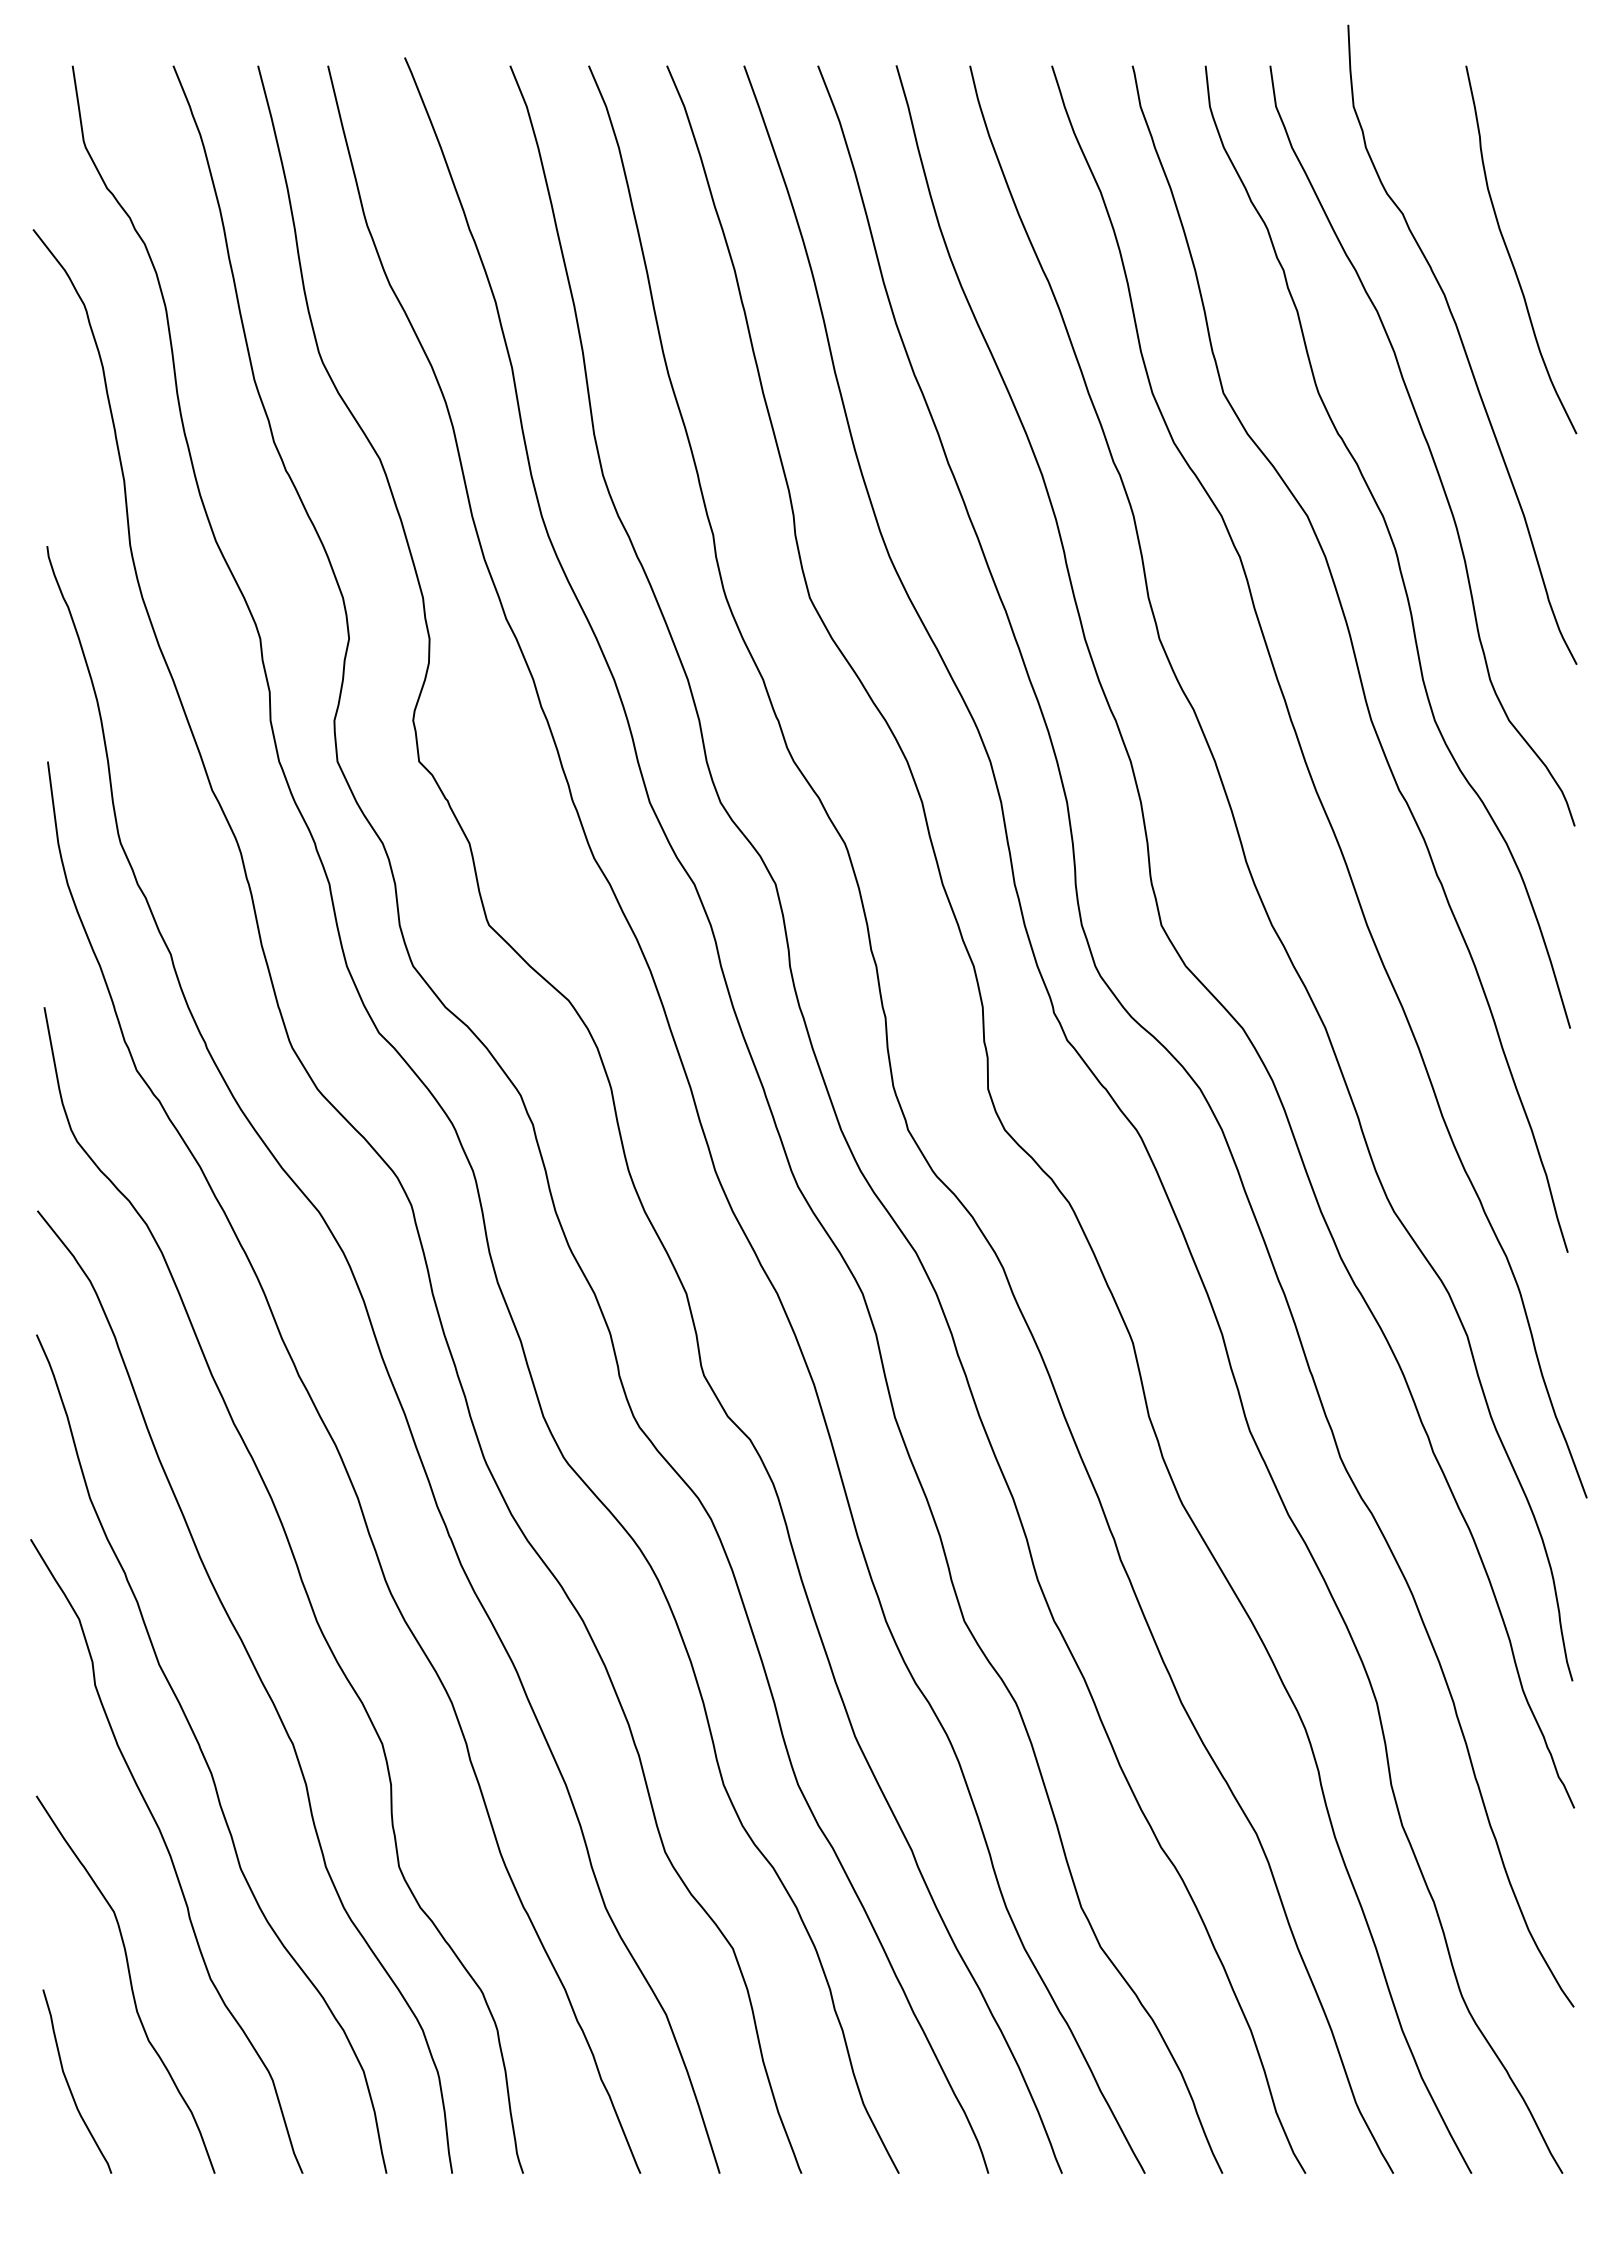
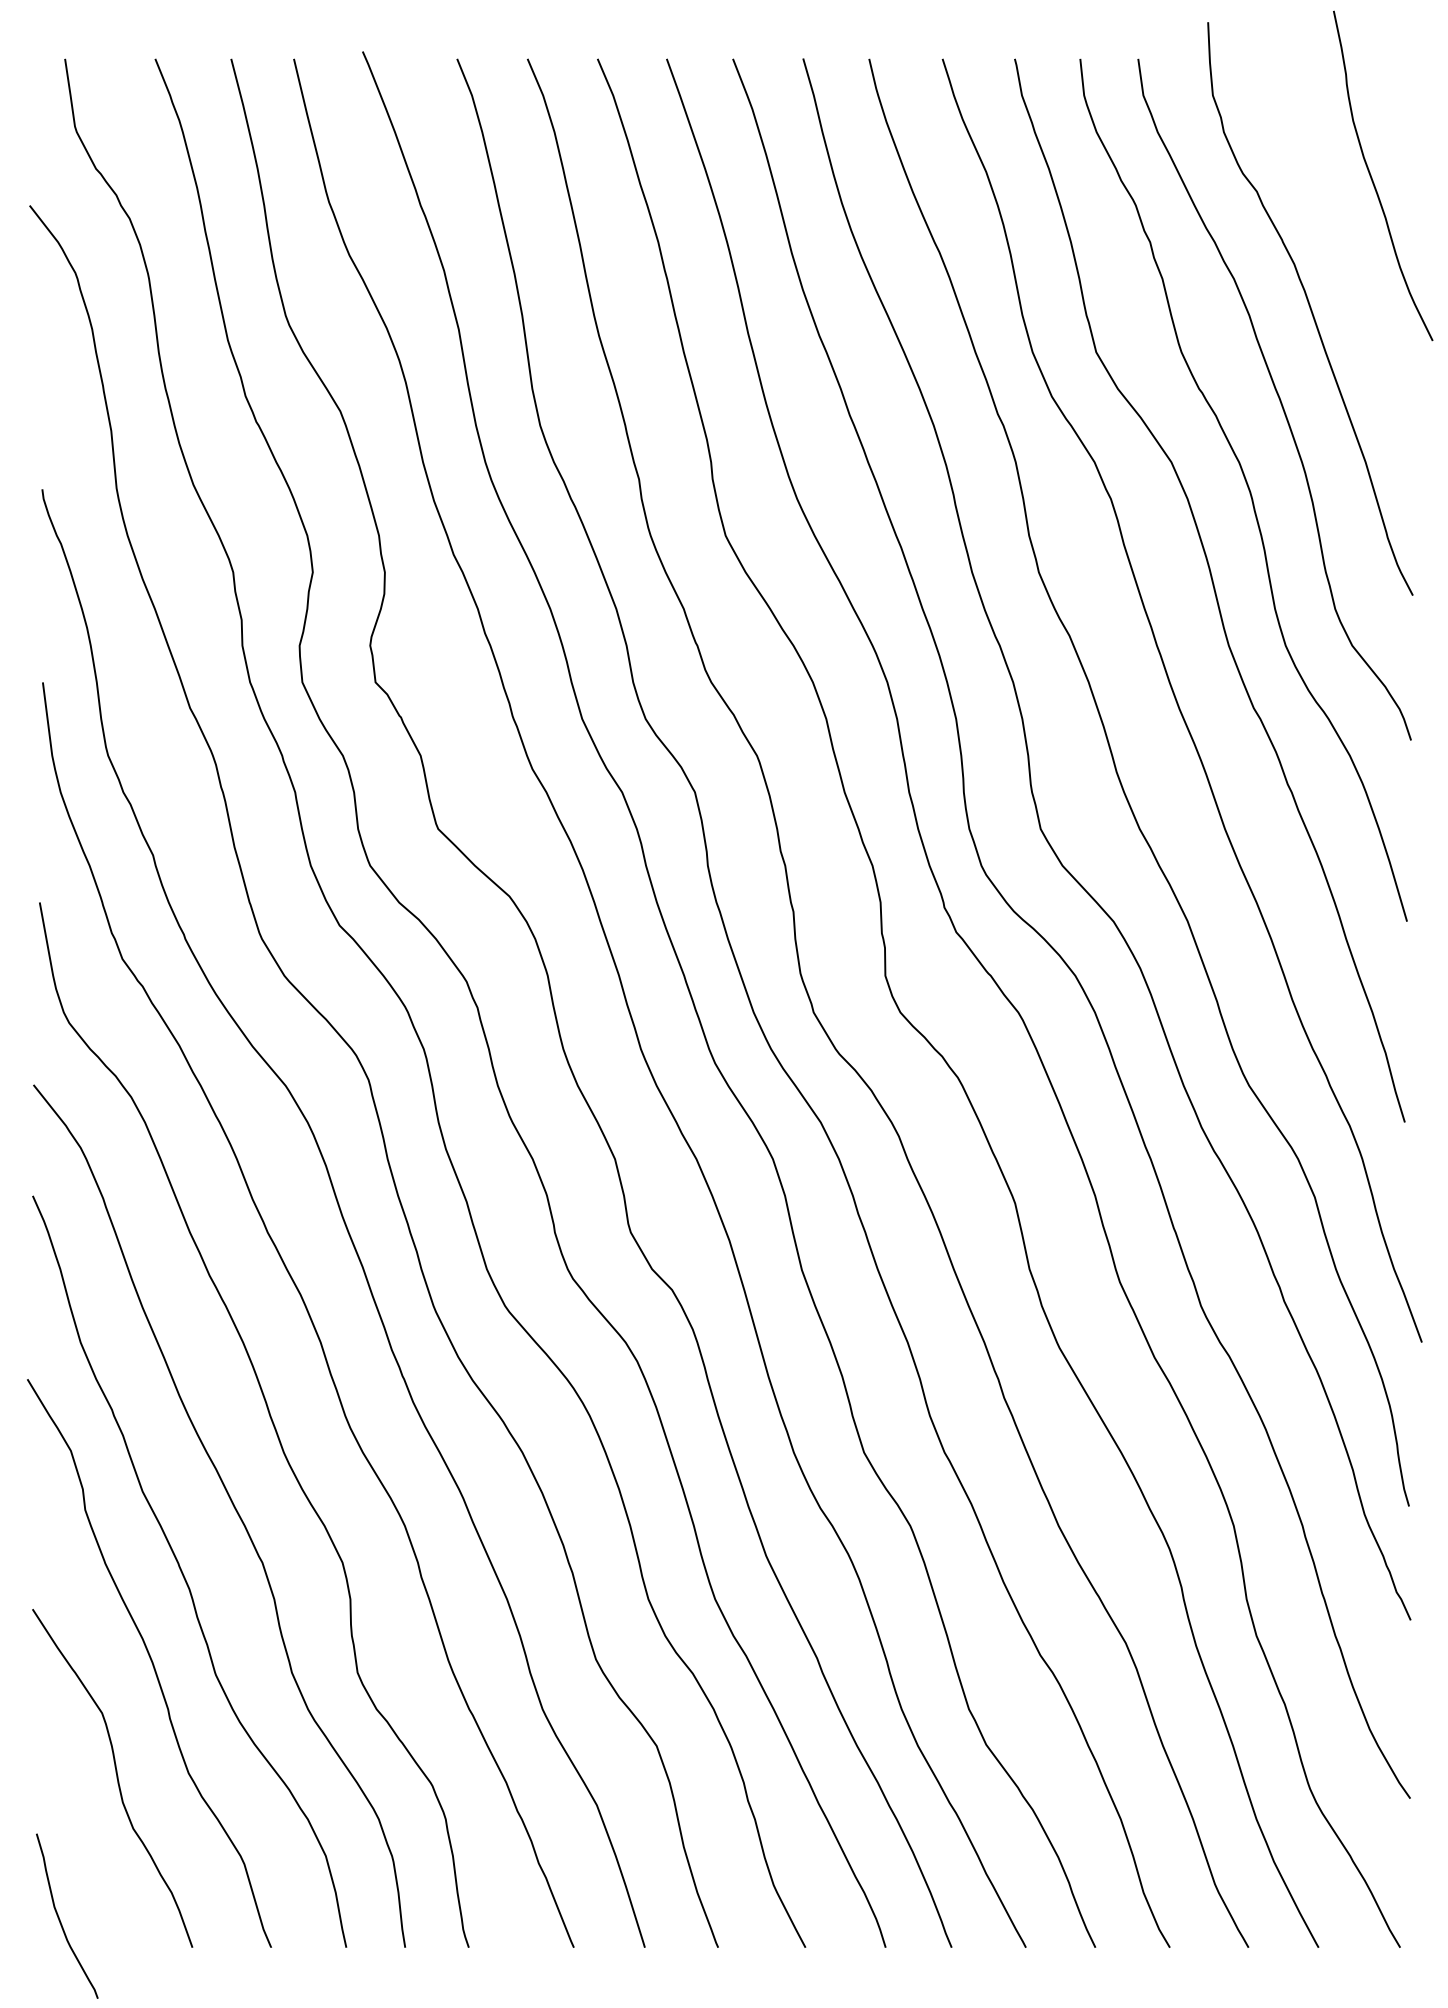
curve: (1509, 251) -> (1372, 177), moved
curve: (68, 2081) -> (59, 1916), moved

